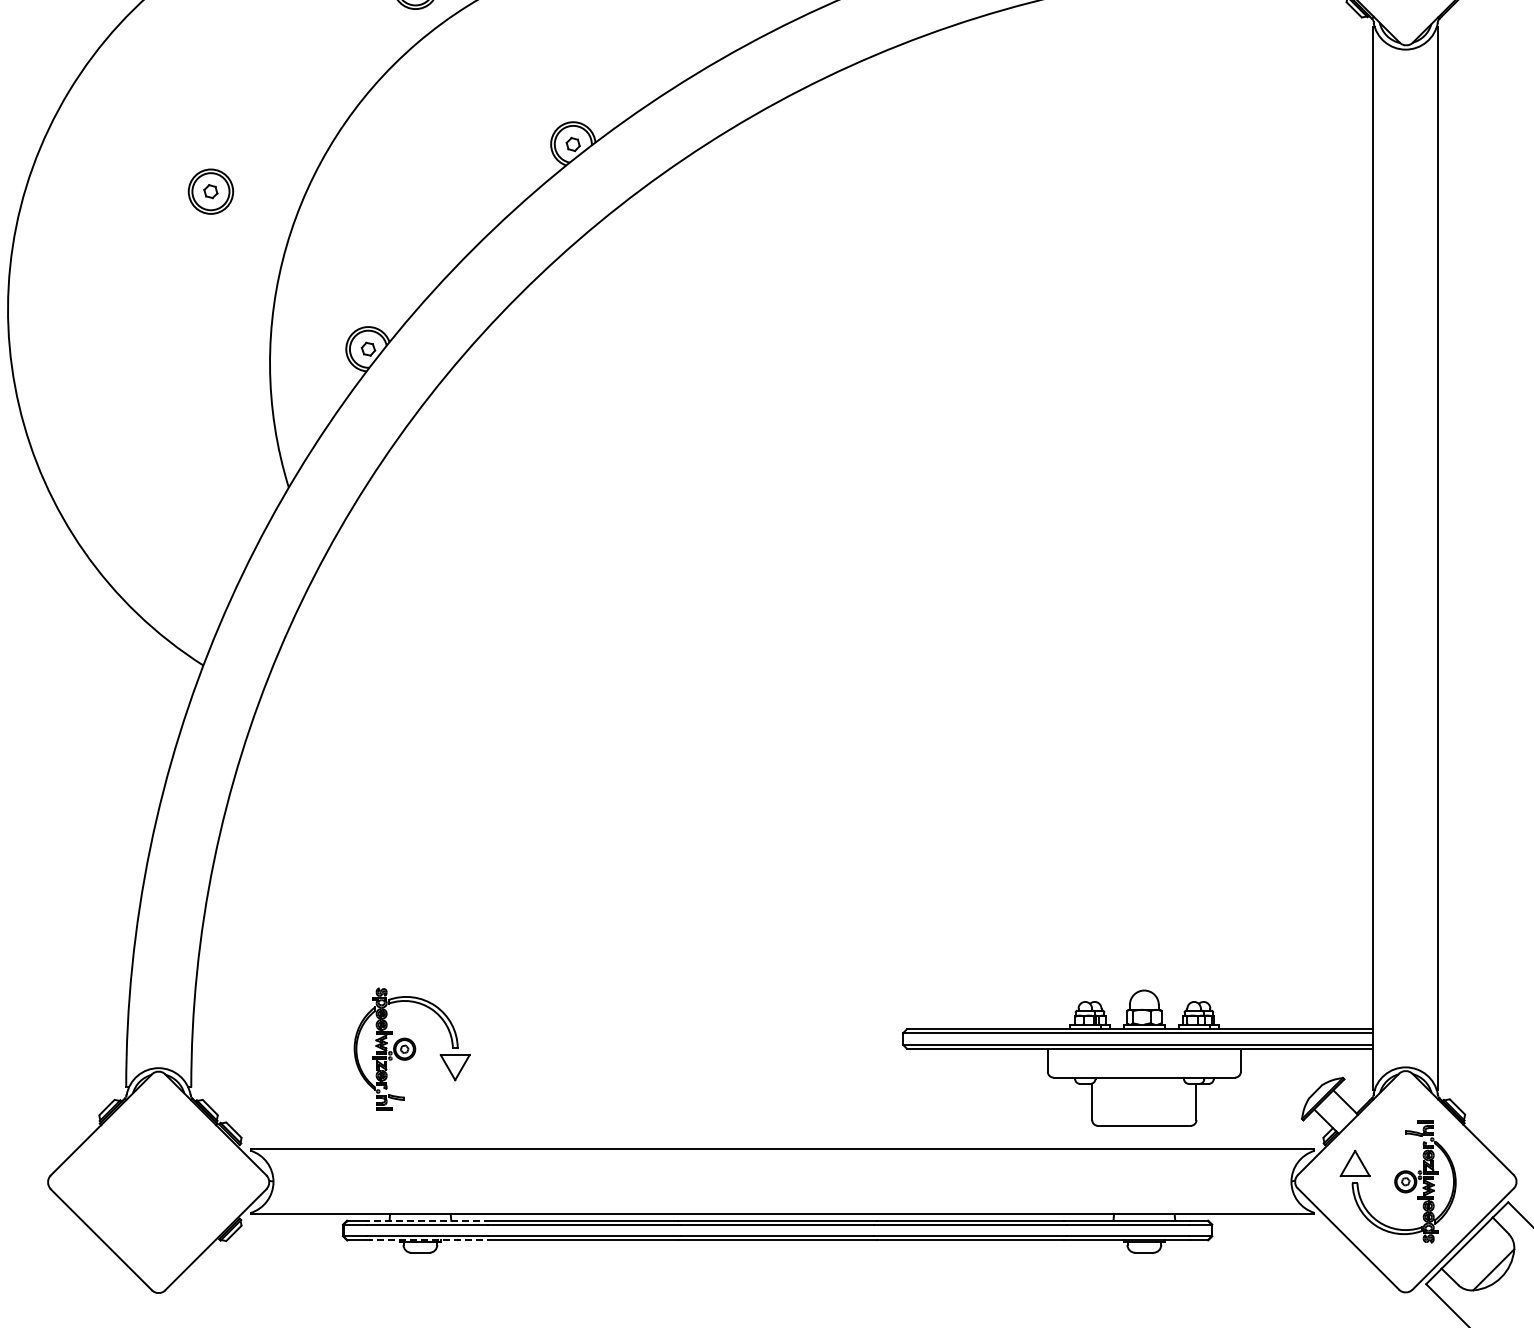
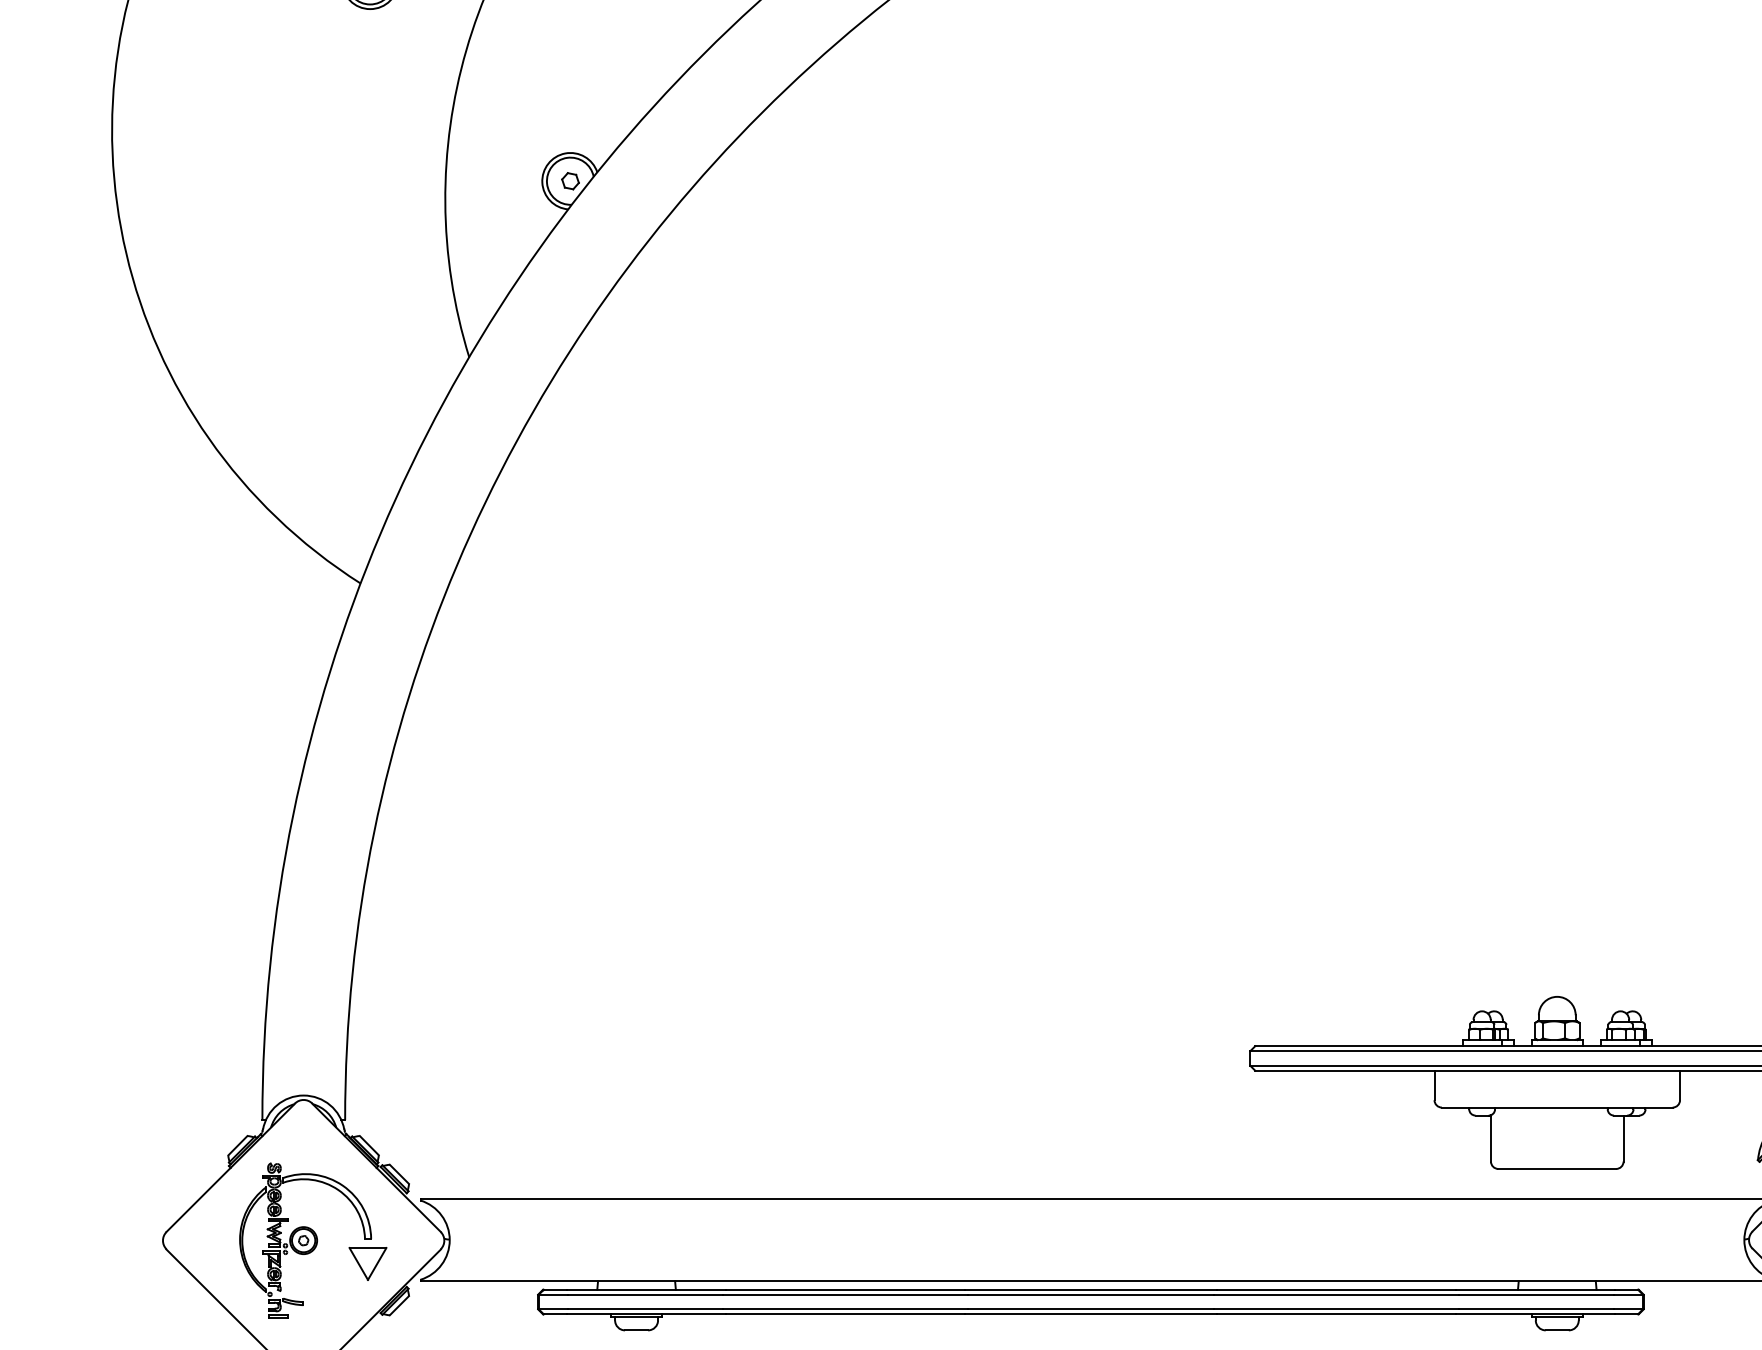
part: (411, 1048) -> (312, 1239), moved
line: (428, 1220) -> (646, 1289), dashed -> solid
line: (428, 1240) -> (646, 1314), dashed -> solid

